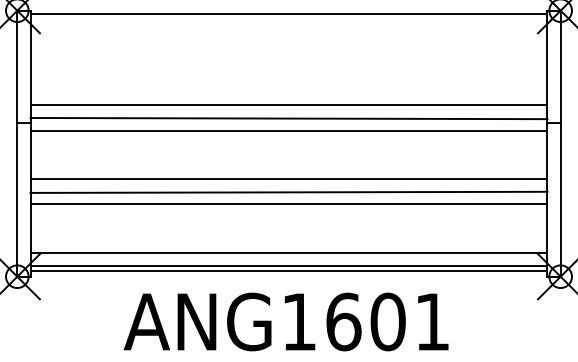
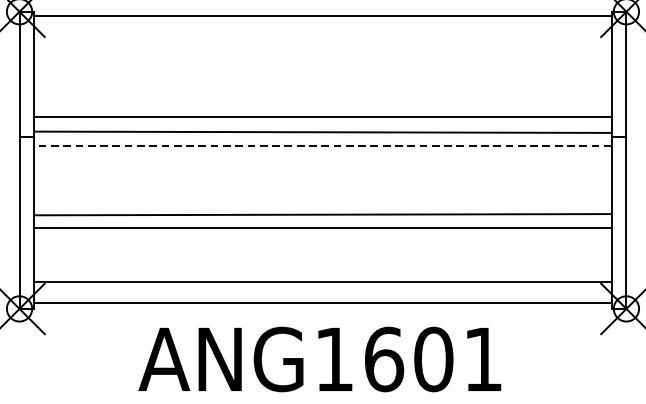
line: (288, 130) -> (322, 145), solid -> dashed
line: (288, 178) -> (322, 199), removed
line: (288, 265) -> (322, 296), removed

